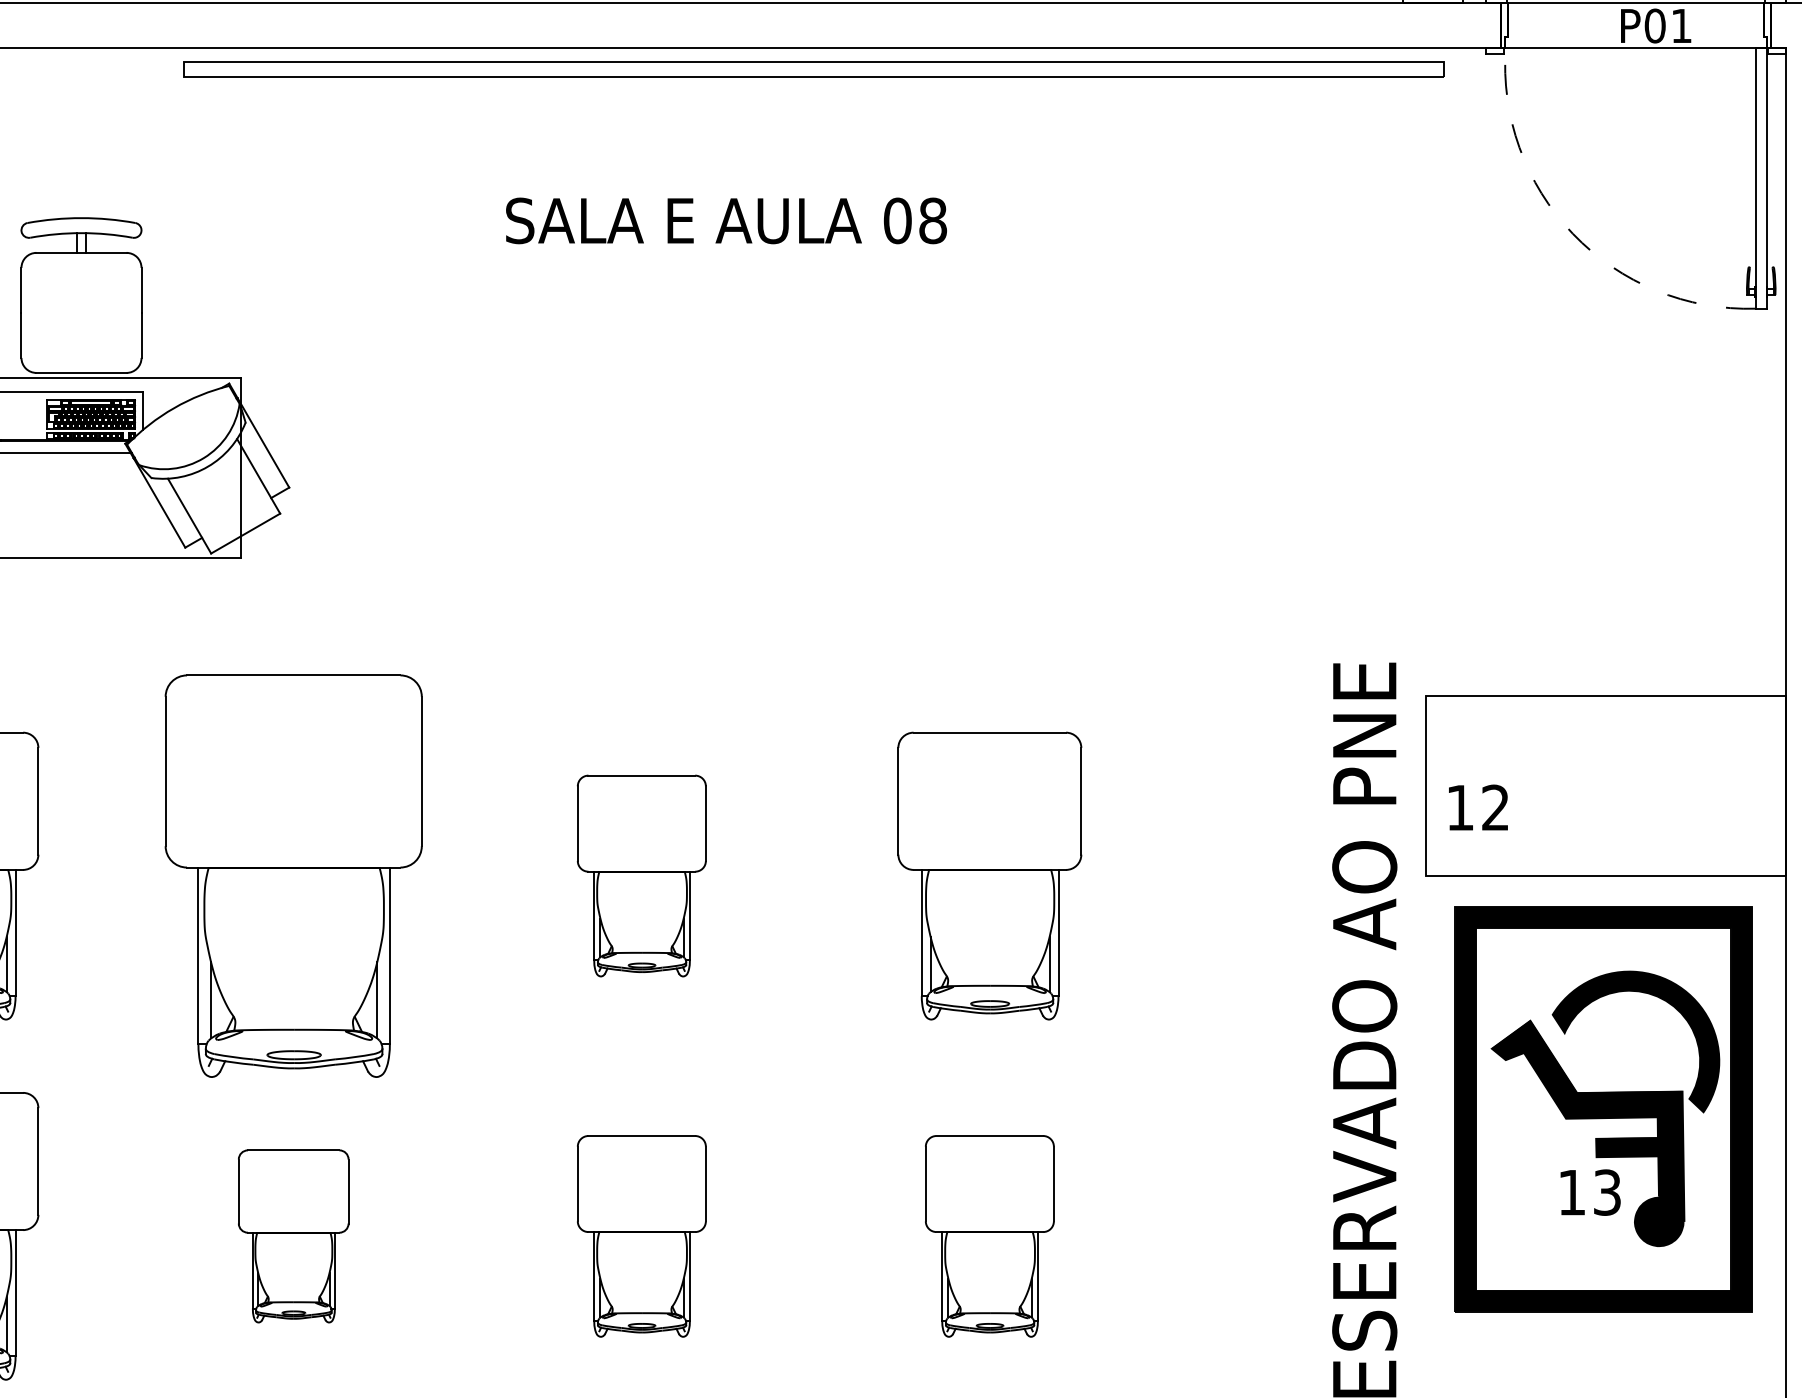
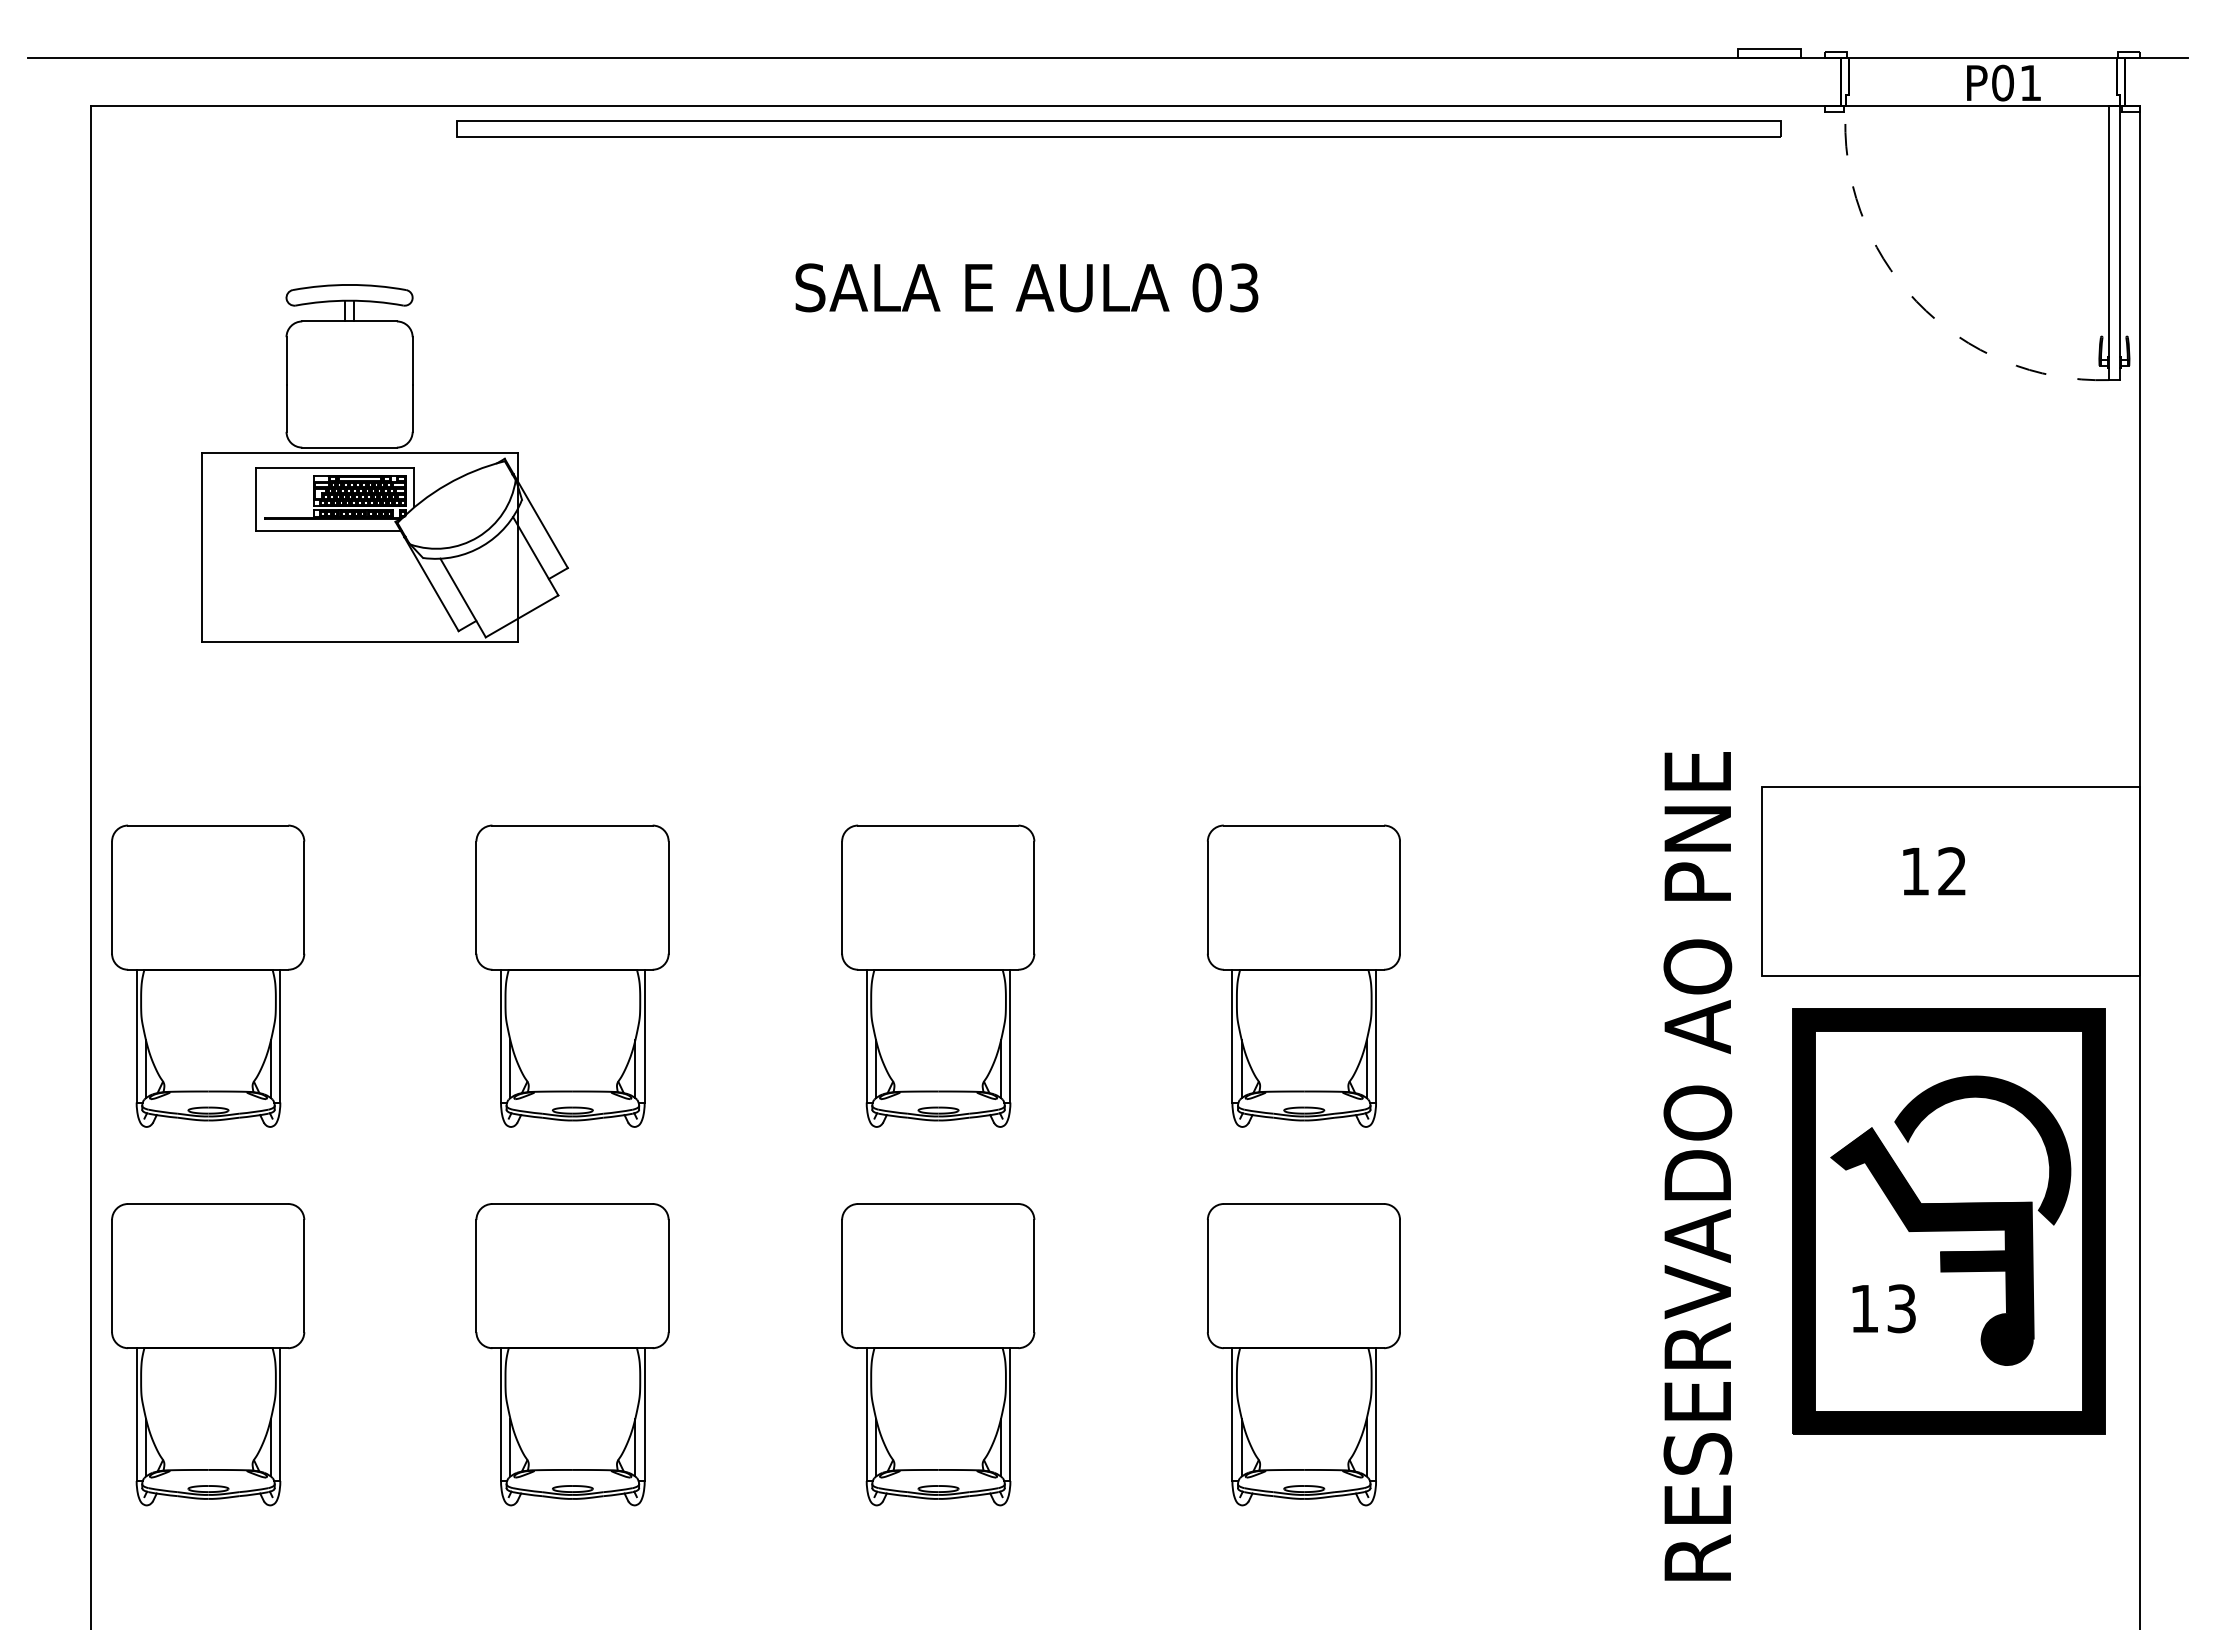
text: (932, 220) -> (1243, 287), 08 -> 03
text: (1478, 807) -> (1934, 871), moved
part: (293, 875) -> (572, 975), size x0.71
part: (642, 875) -> (938, 975), size x1.43
text: (1590, 1192) -> (1883, 1308), moved
part: (293, 1236) -> (572, 1354), size x1.67
part: (642, 1236) -> (938, 1354), size x1.43
part: (989, 1236) -> (1303, 1354), size x1.43

